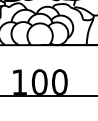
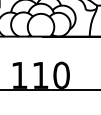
text: (39, 81) -> (40, 74), 100 -> 110

